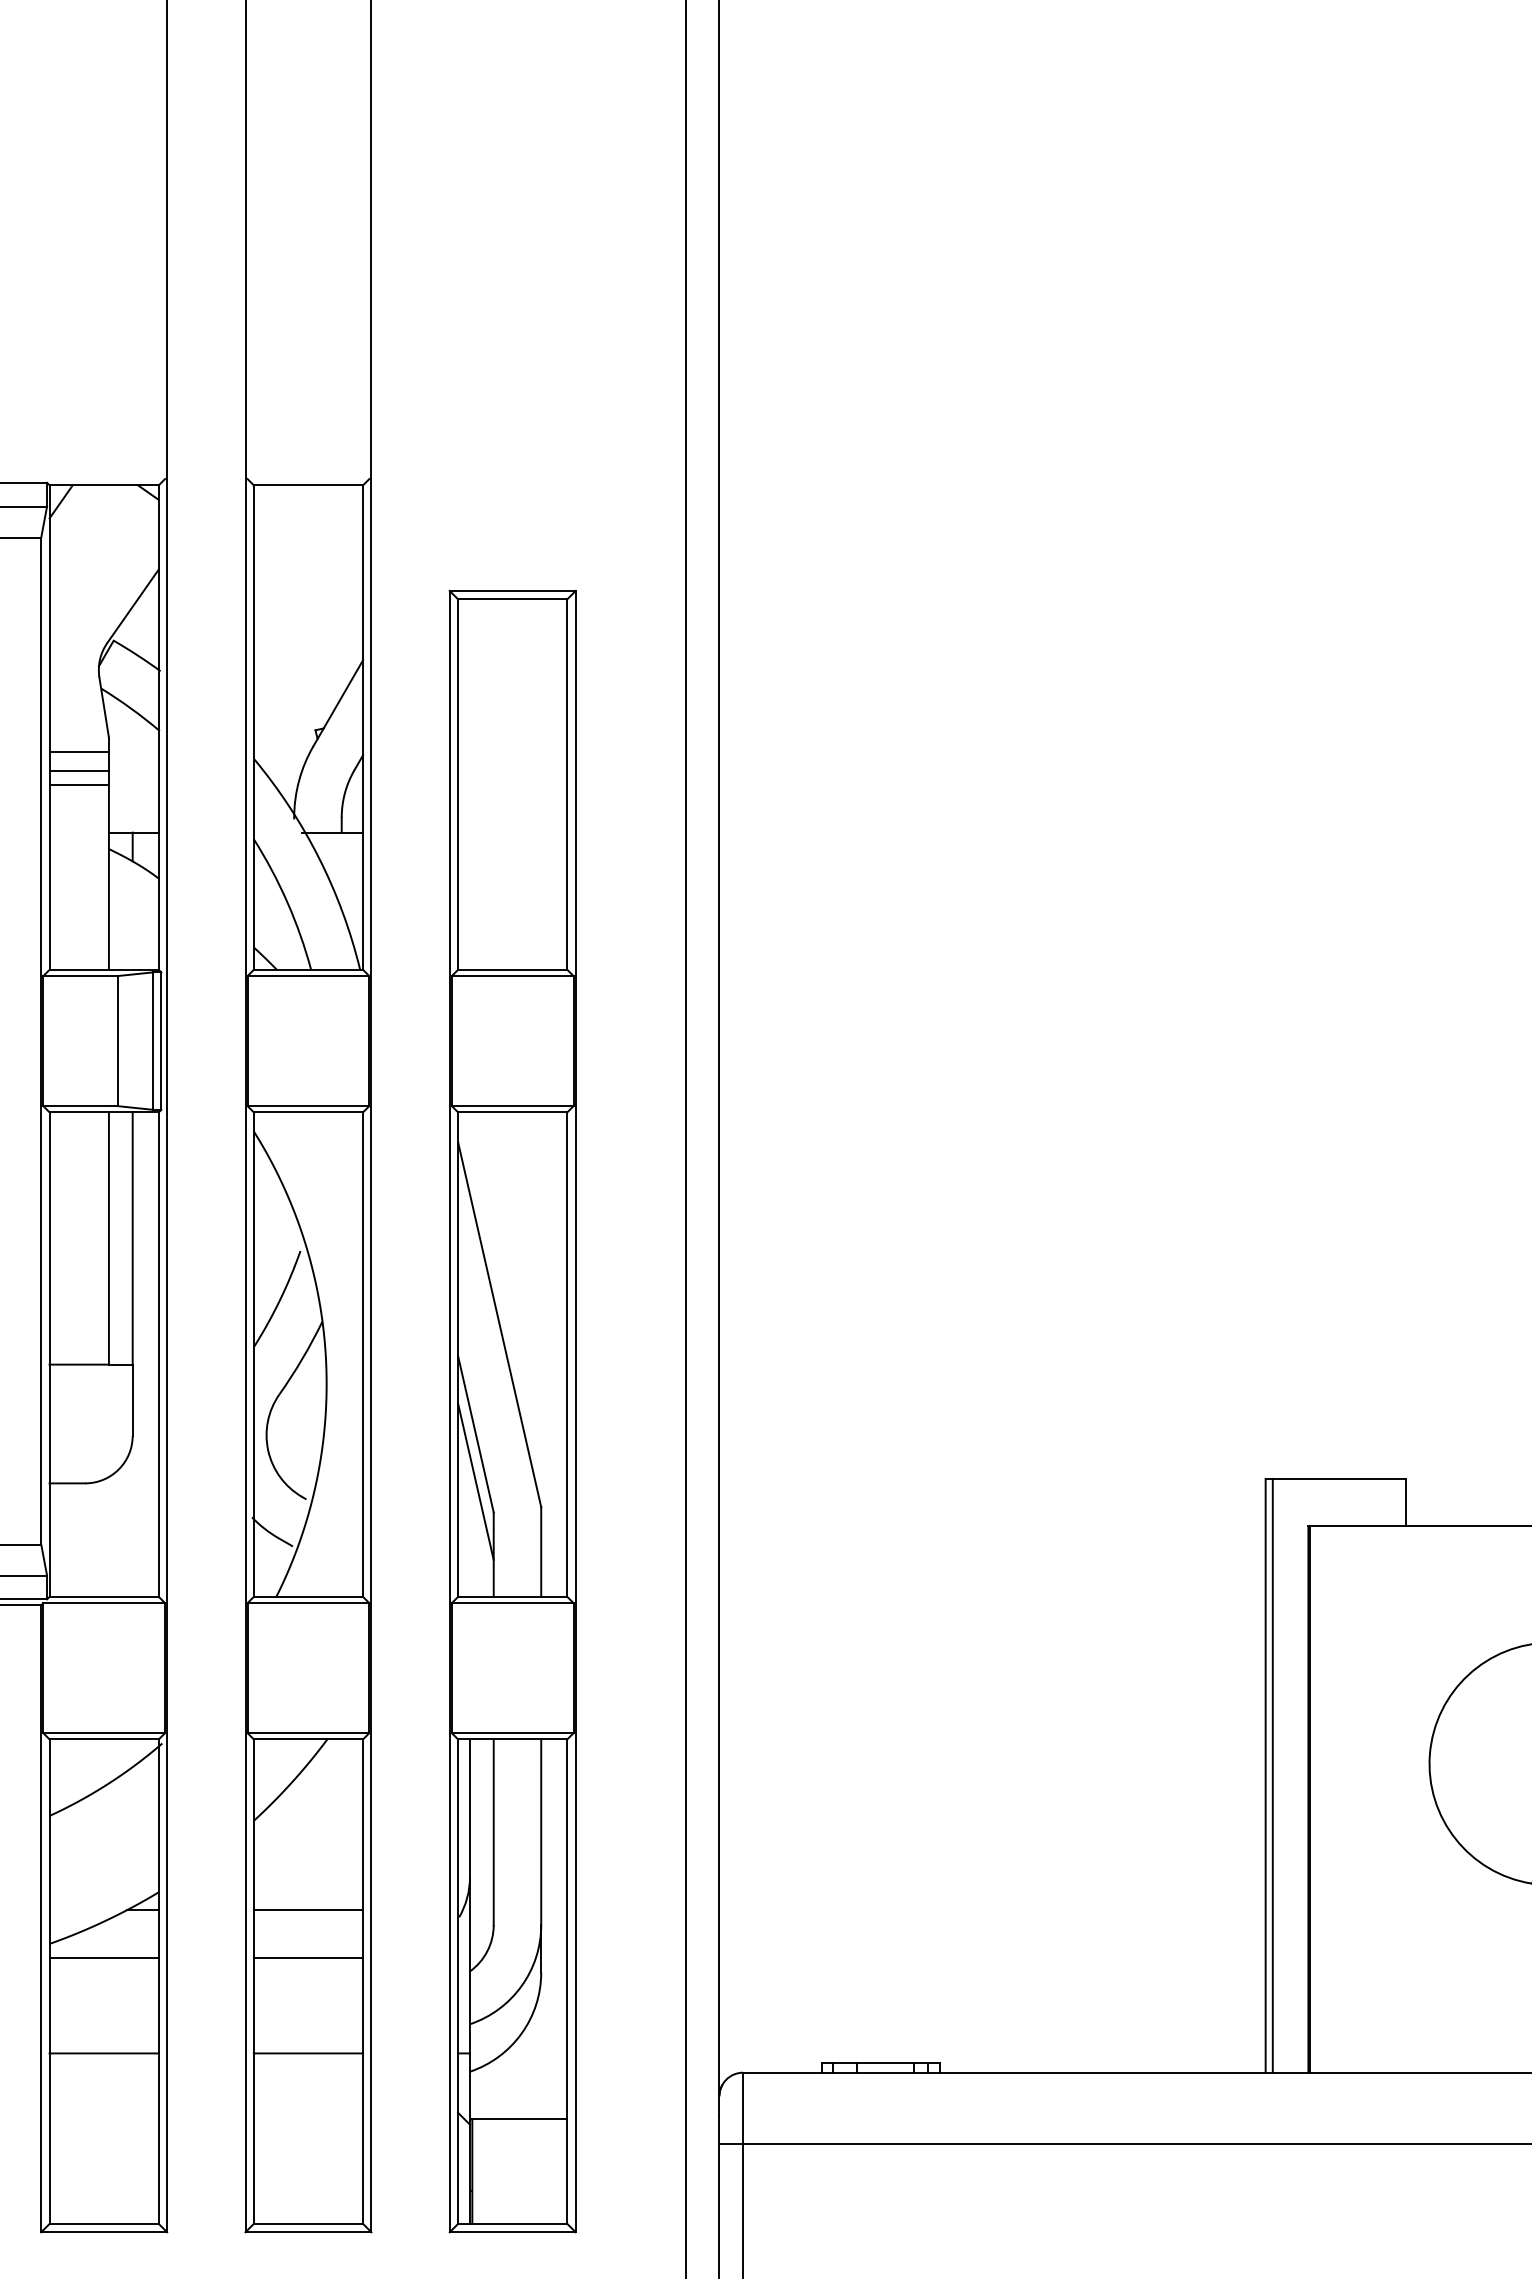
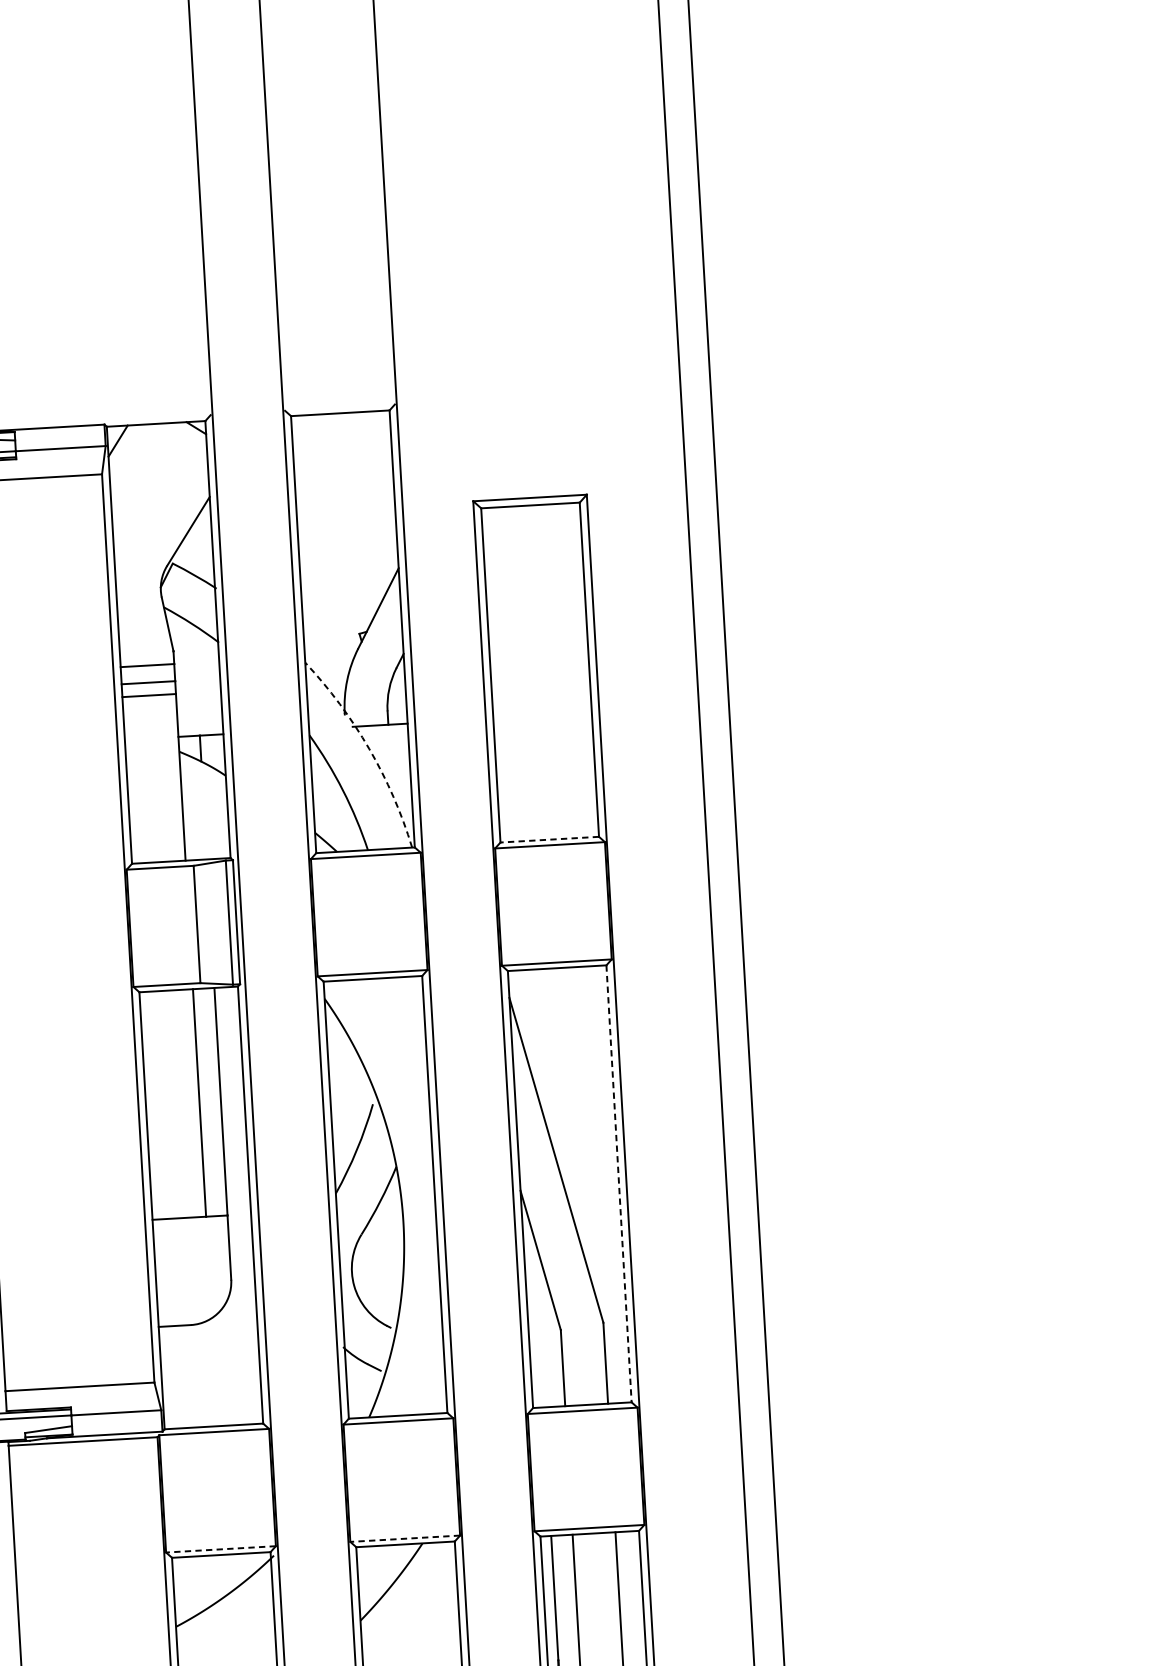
arc: (319, 858) -> (369, 749), solid -> dashed
line: (512, 969) -> (549, 839), solid -> dashed
line: (567, 1355) -> (619, 1184), solid -> dashed
line: (475, 1481) -> (542, 1303), removed
line: (104, 1733) -> (221, 1549), solid -> dashed
line: (308, 1733) -> (405, 1539), solid -> dashed

